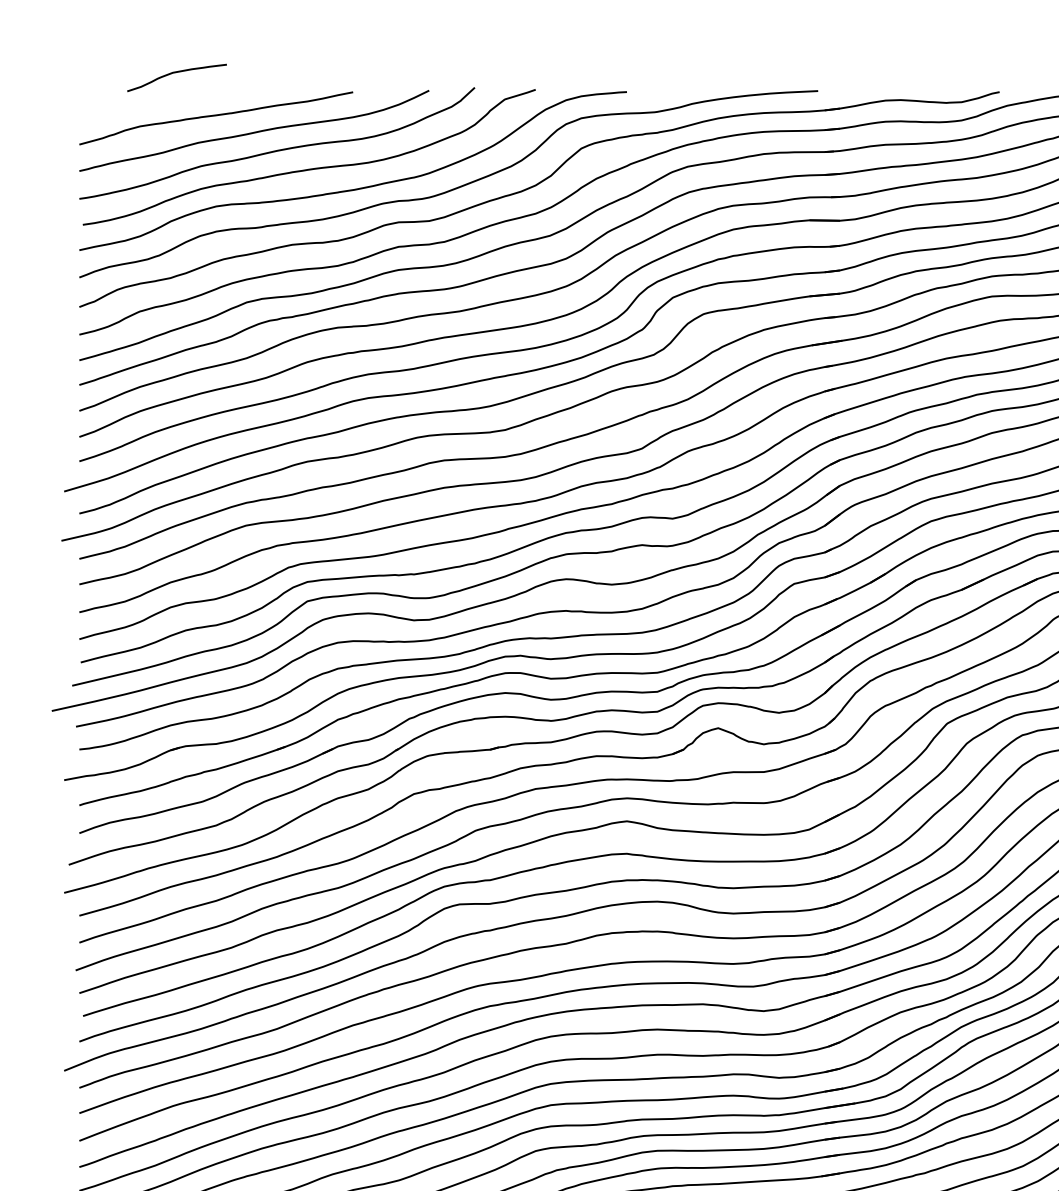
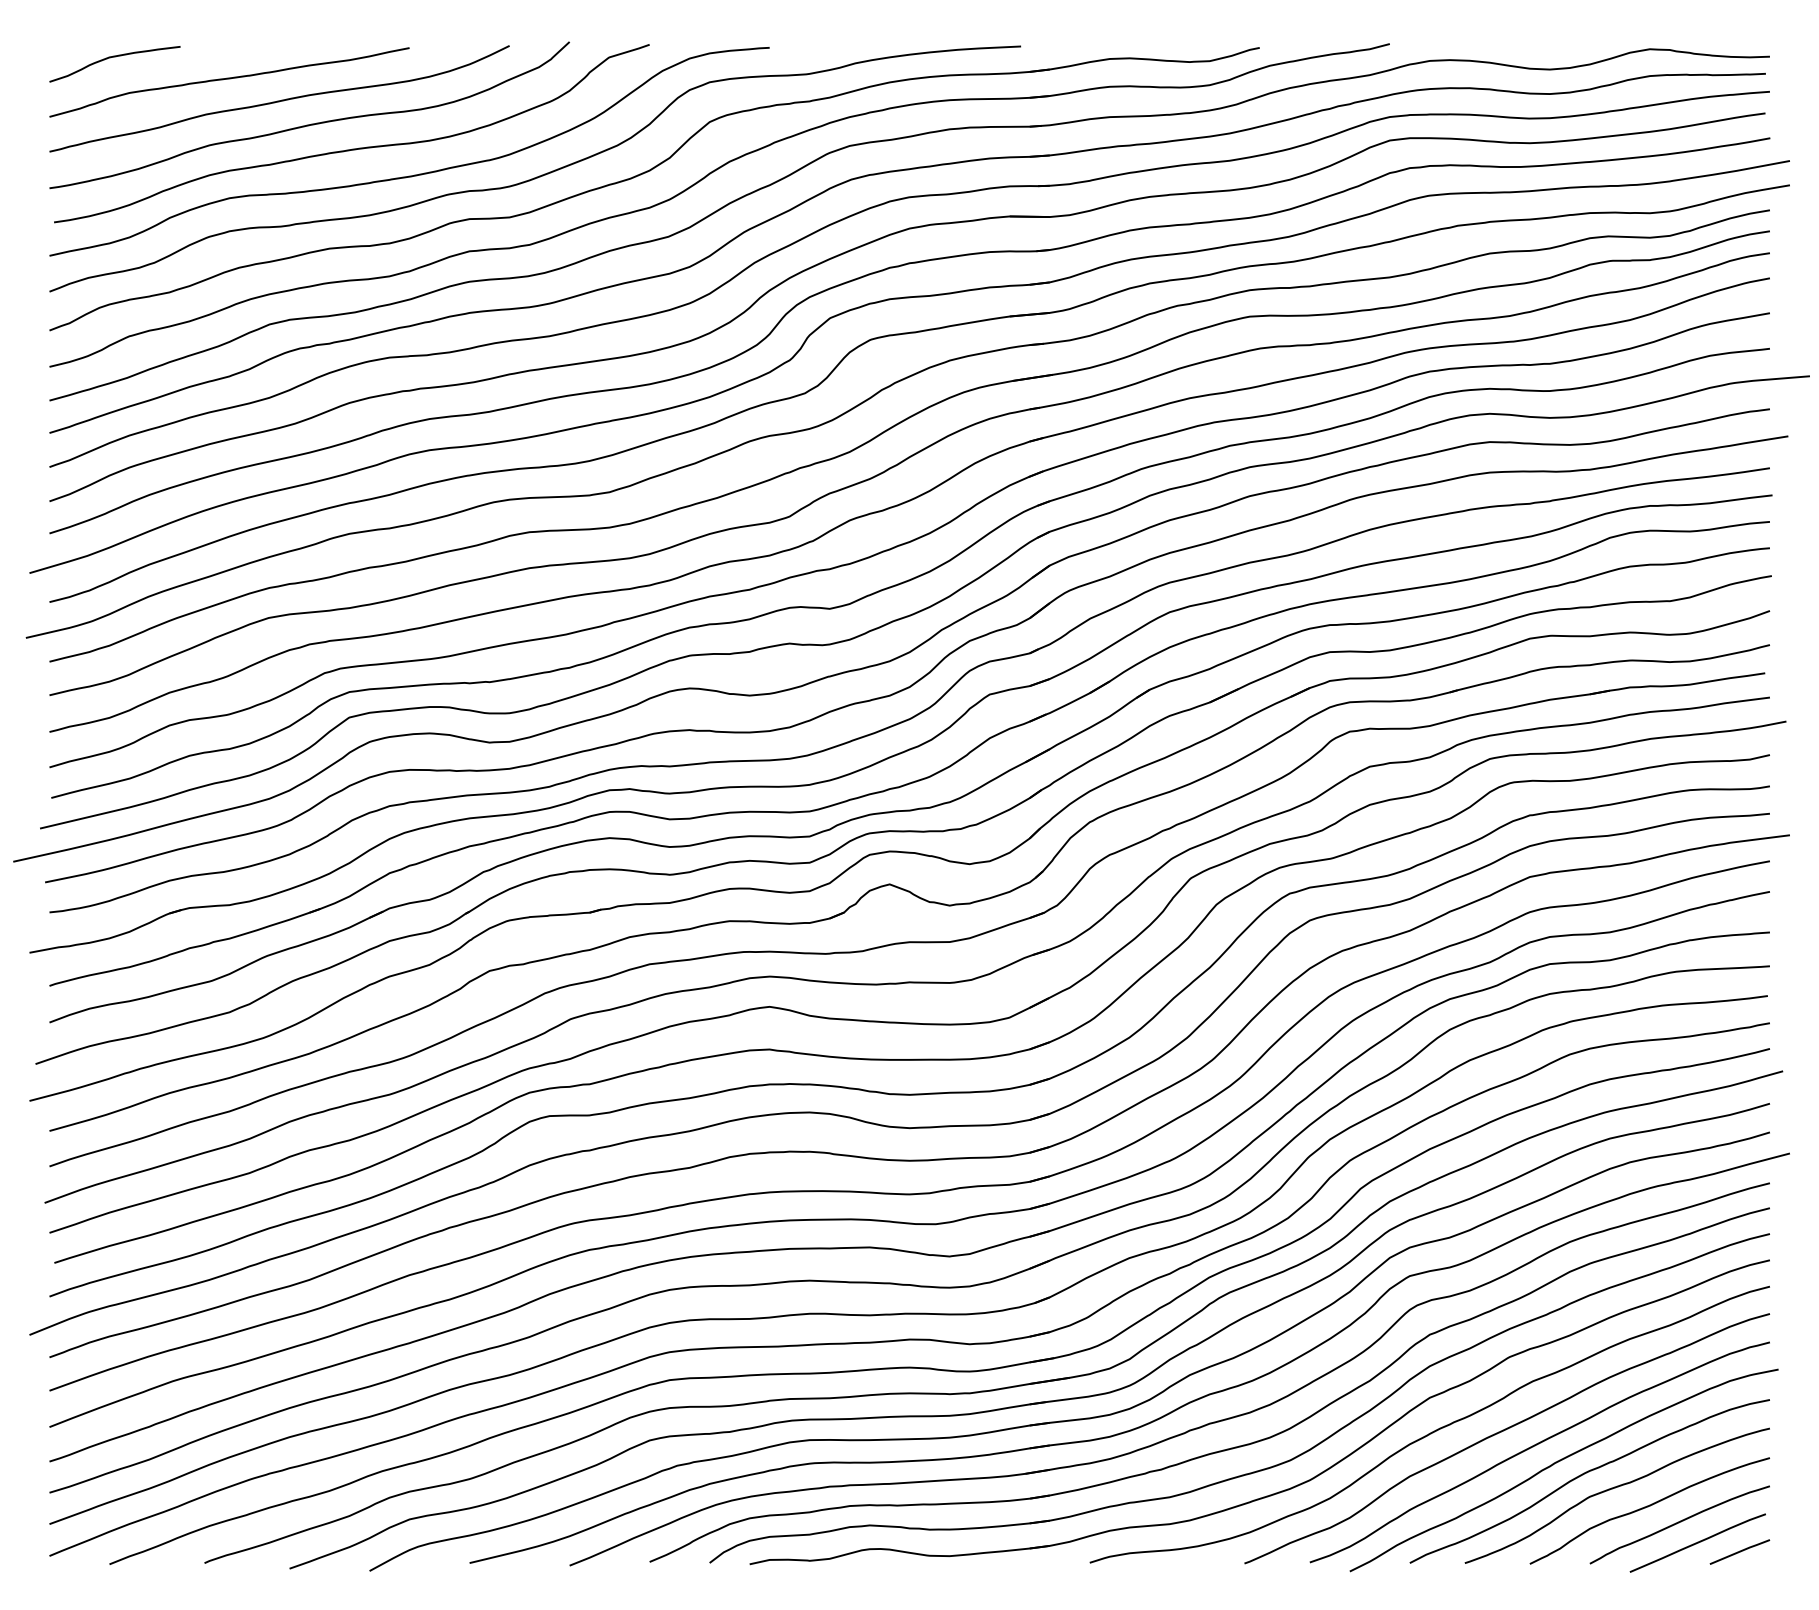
curve: (176, 72) -> (114, 57), moved

